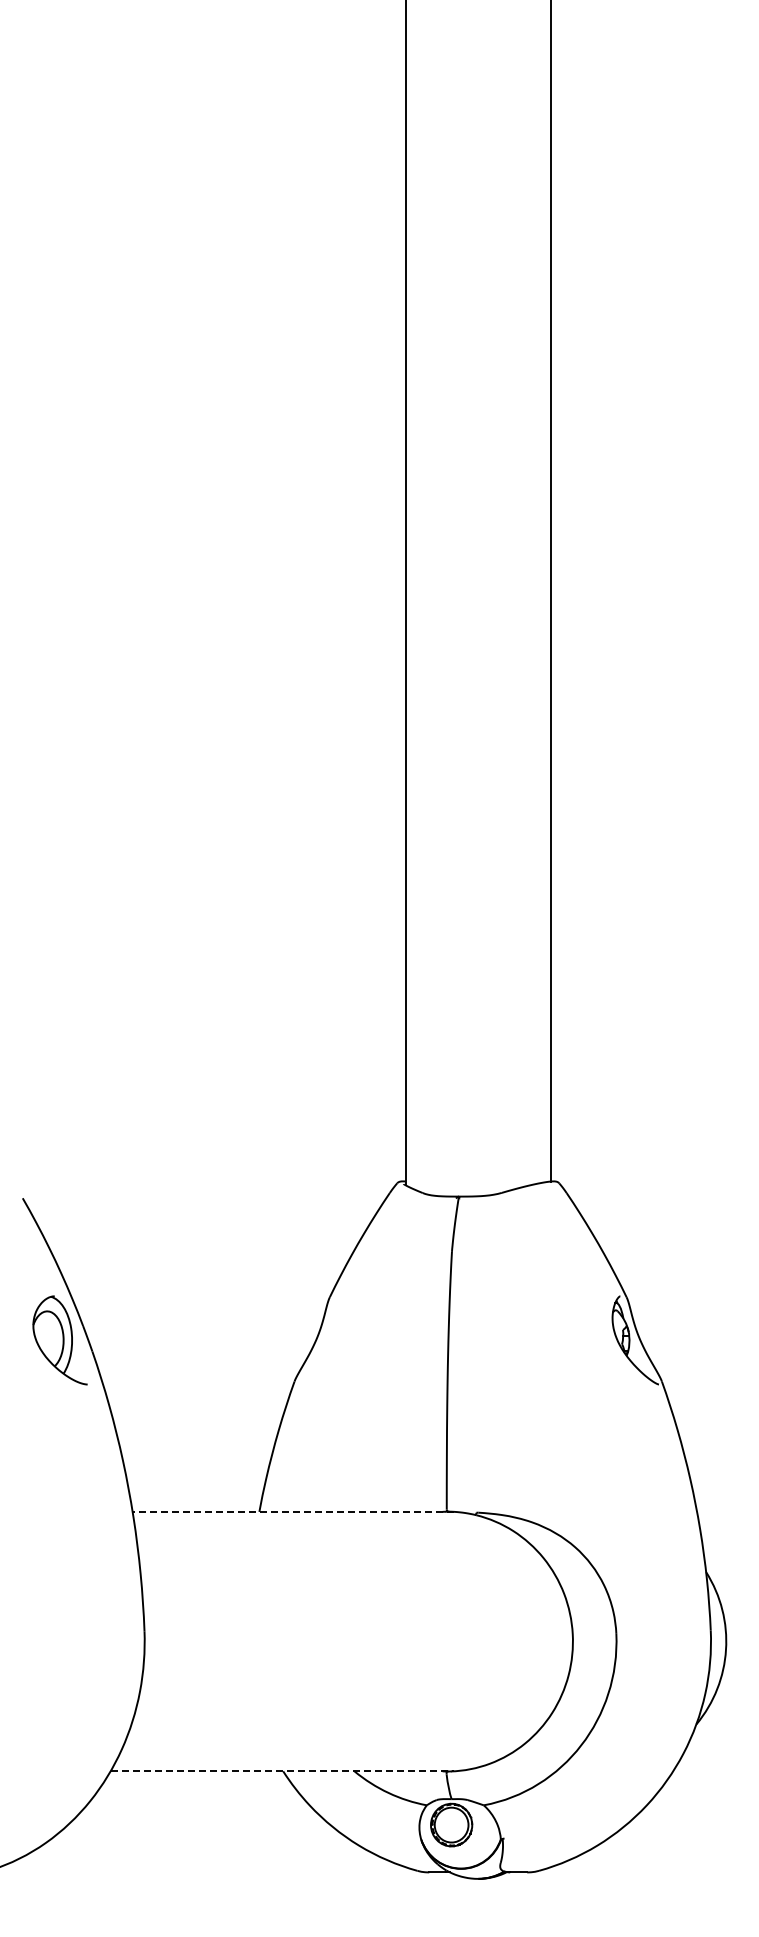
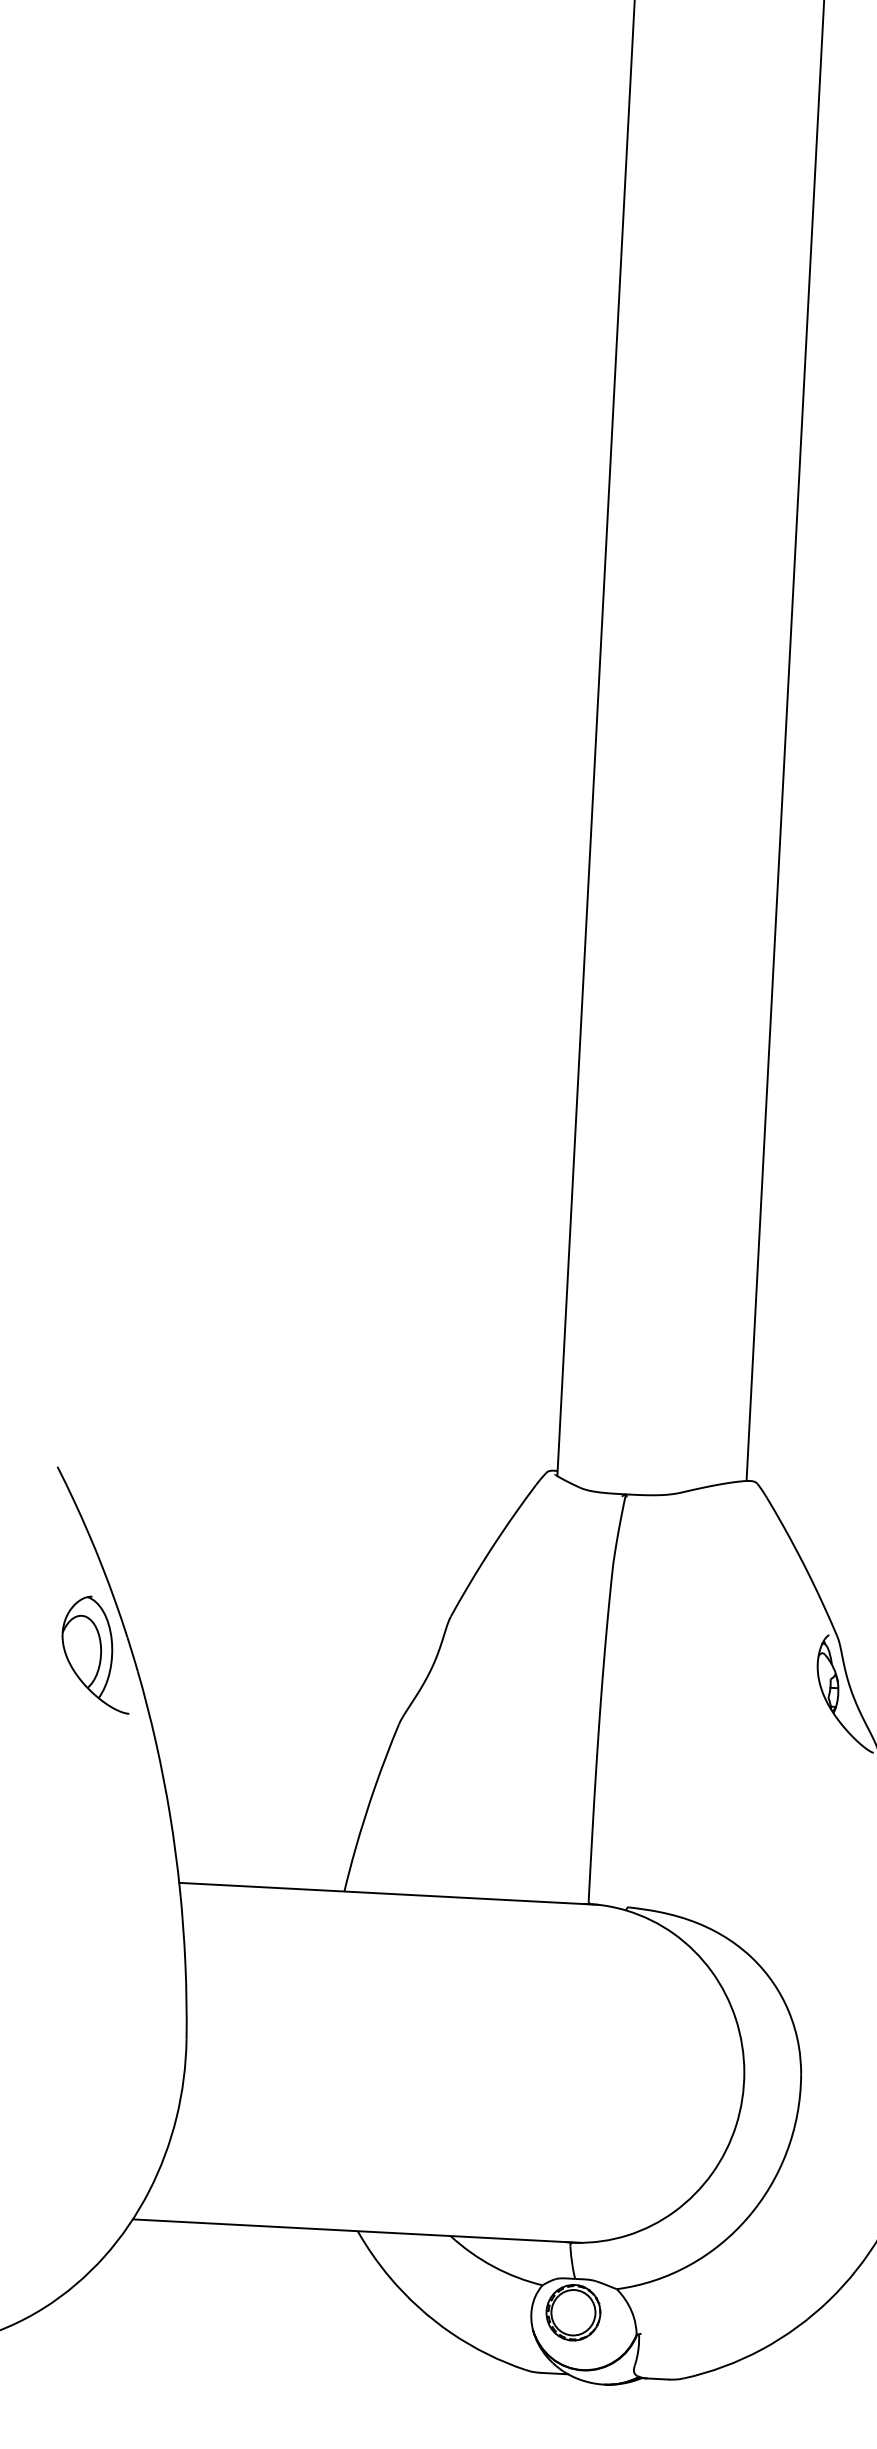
line: (293, 1511) -> (388, 1893), dashed -> solid
line: (282, 1771) -> (356, 2231), dashed -> solid

